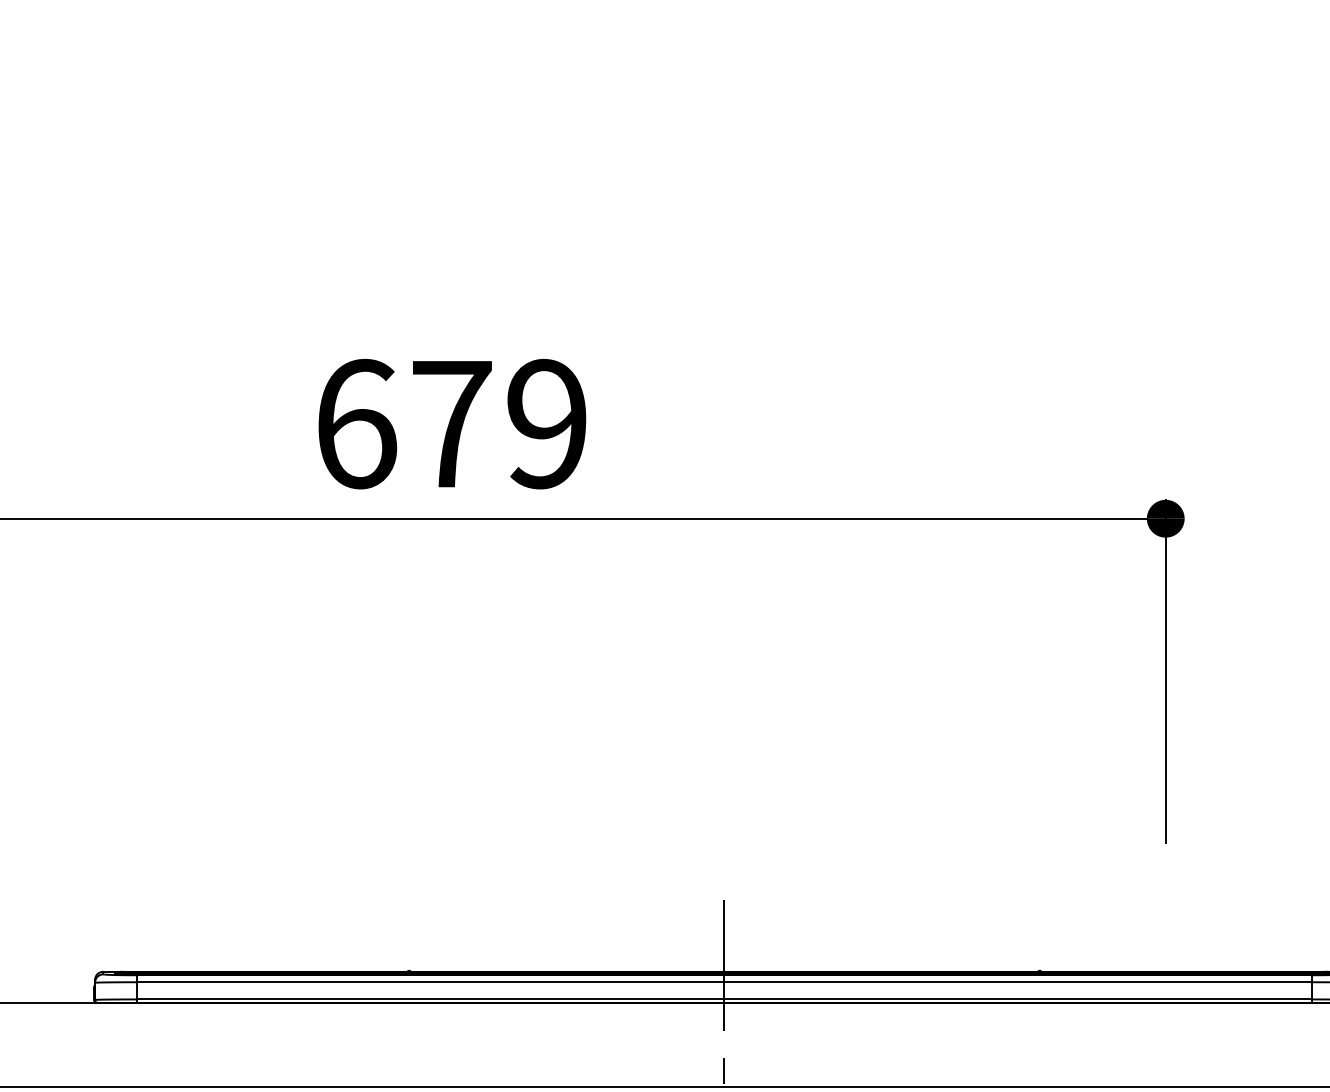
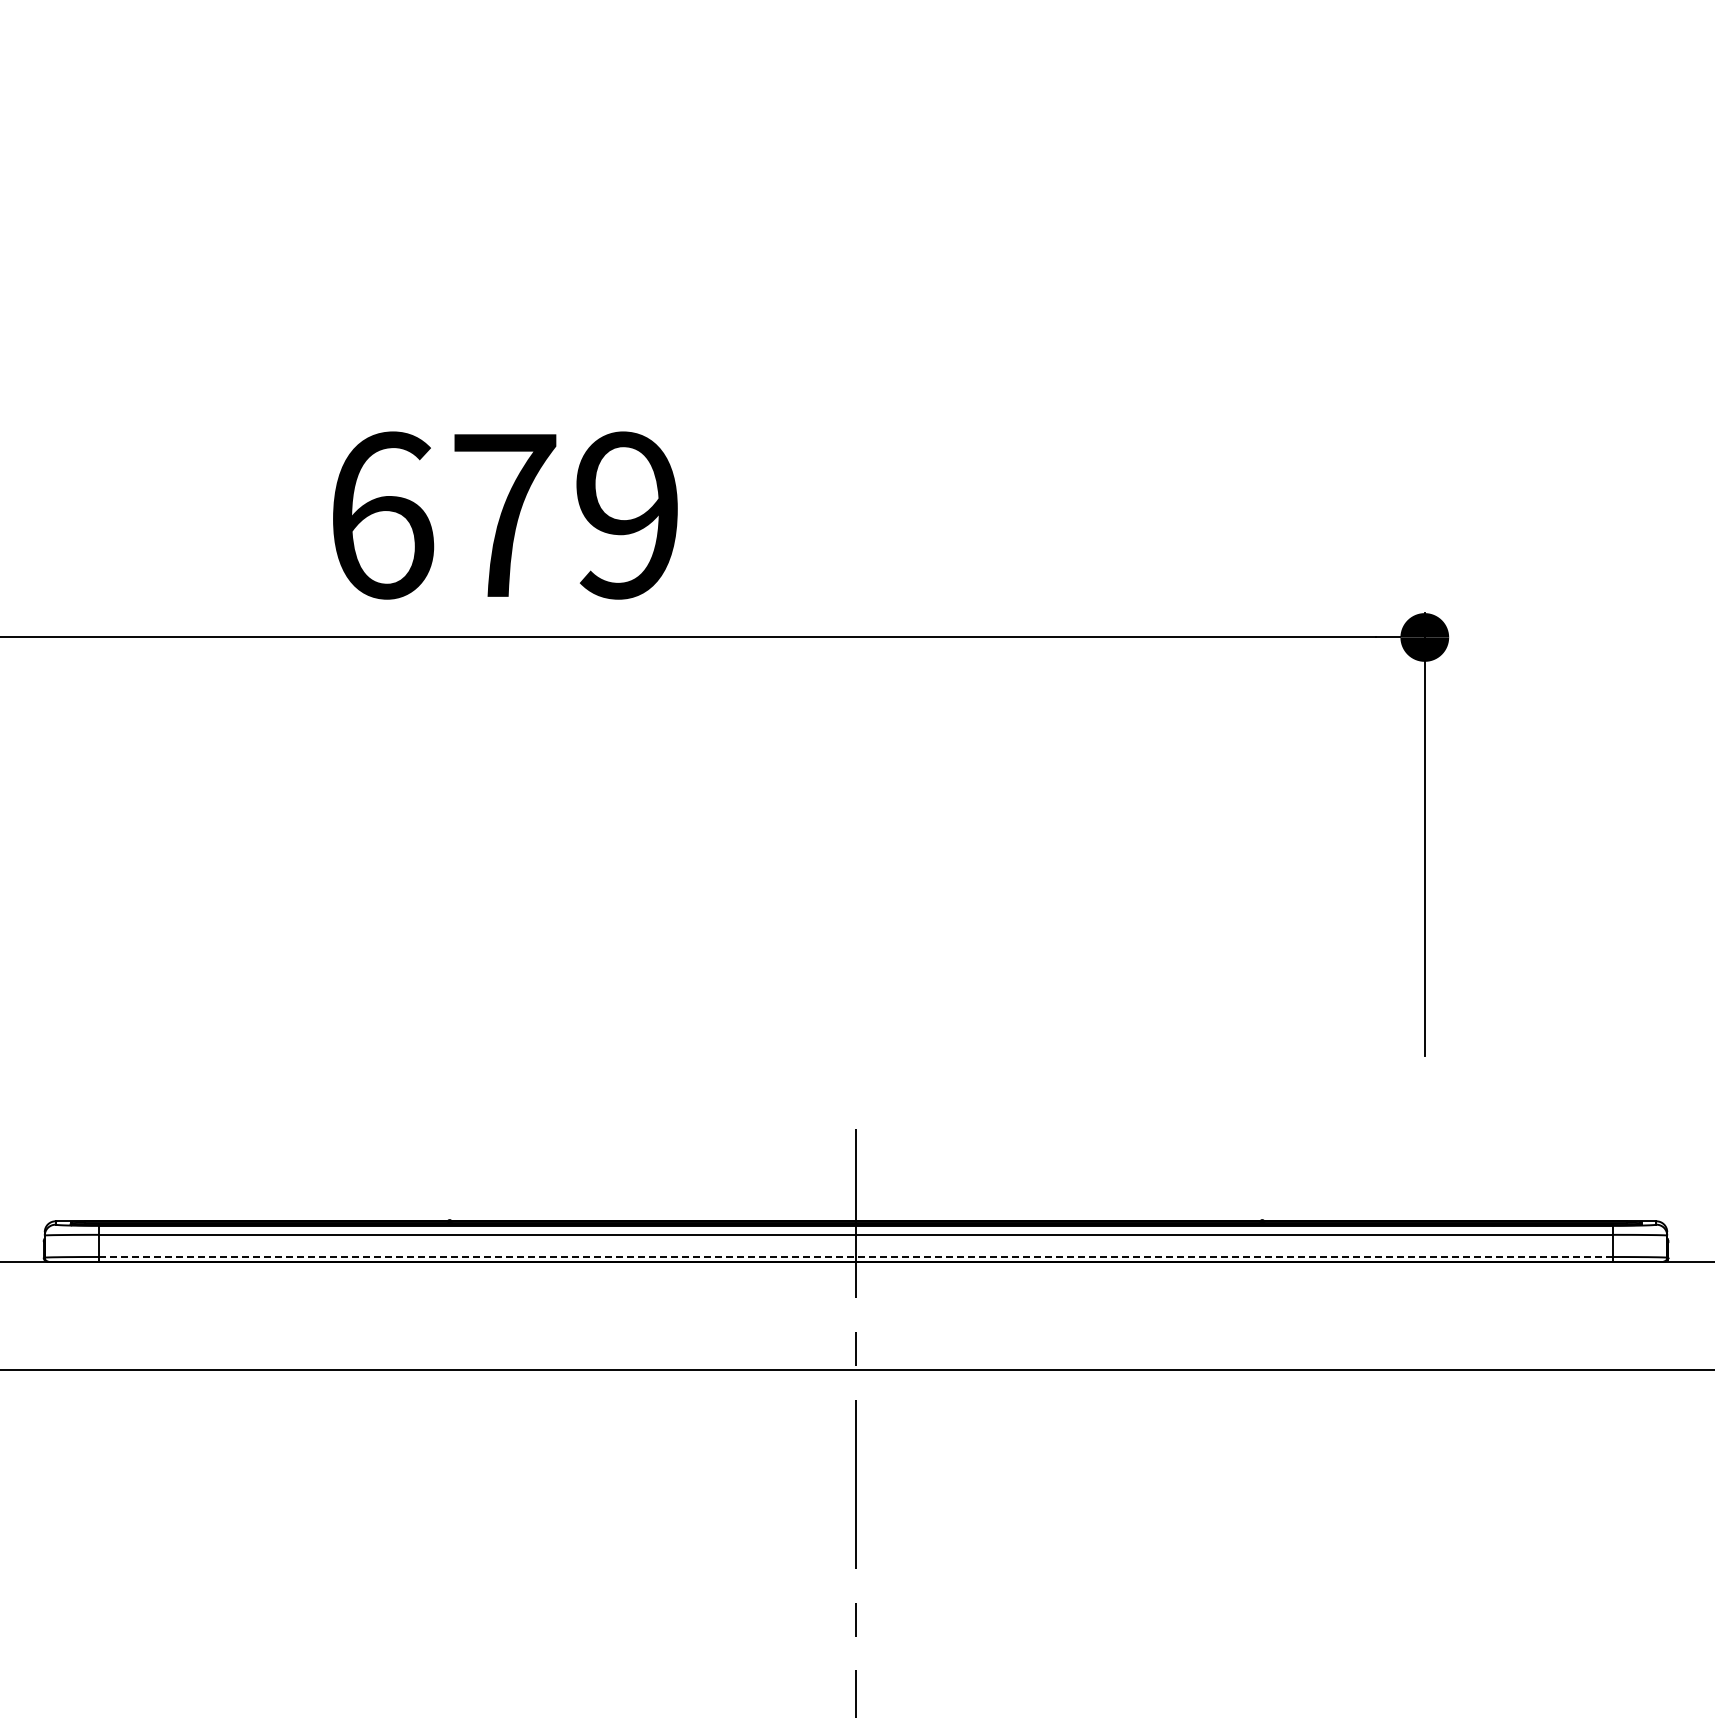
line: (724, 999) -> (856, 1257), solid -> dashed

